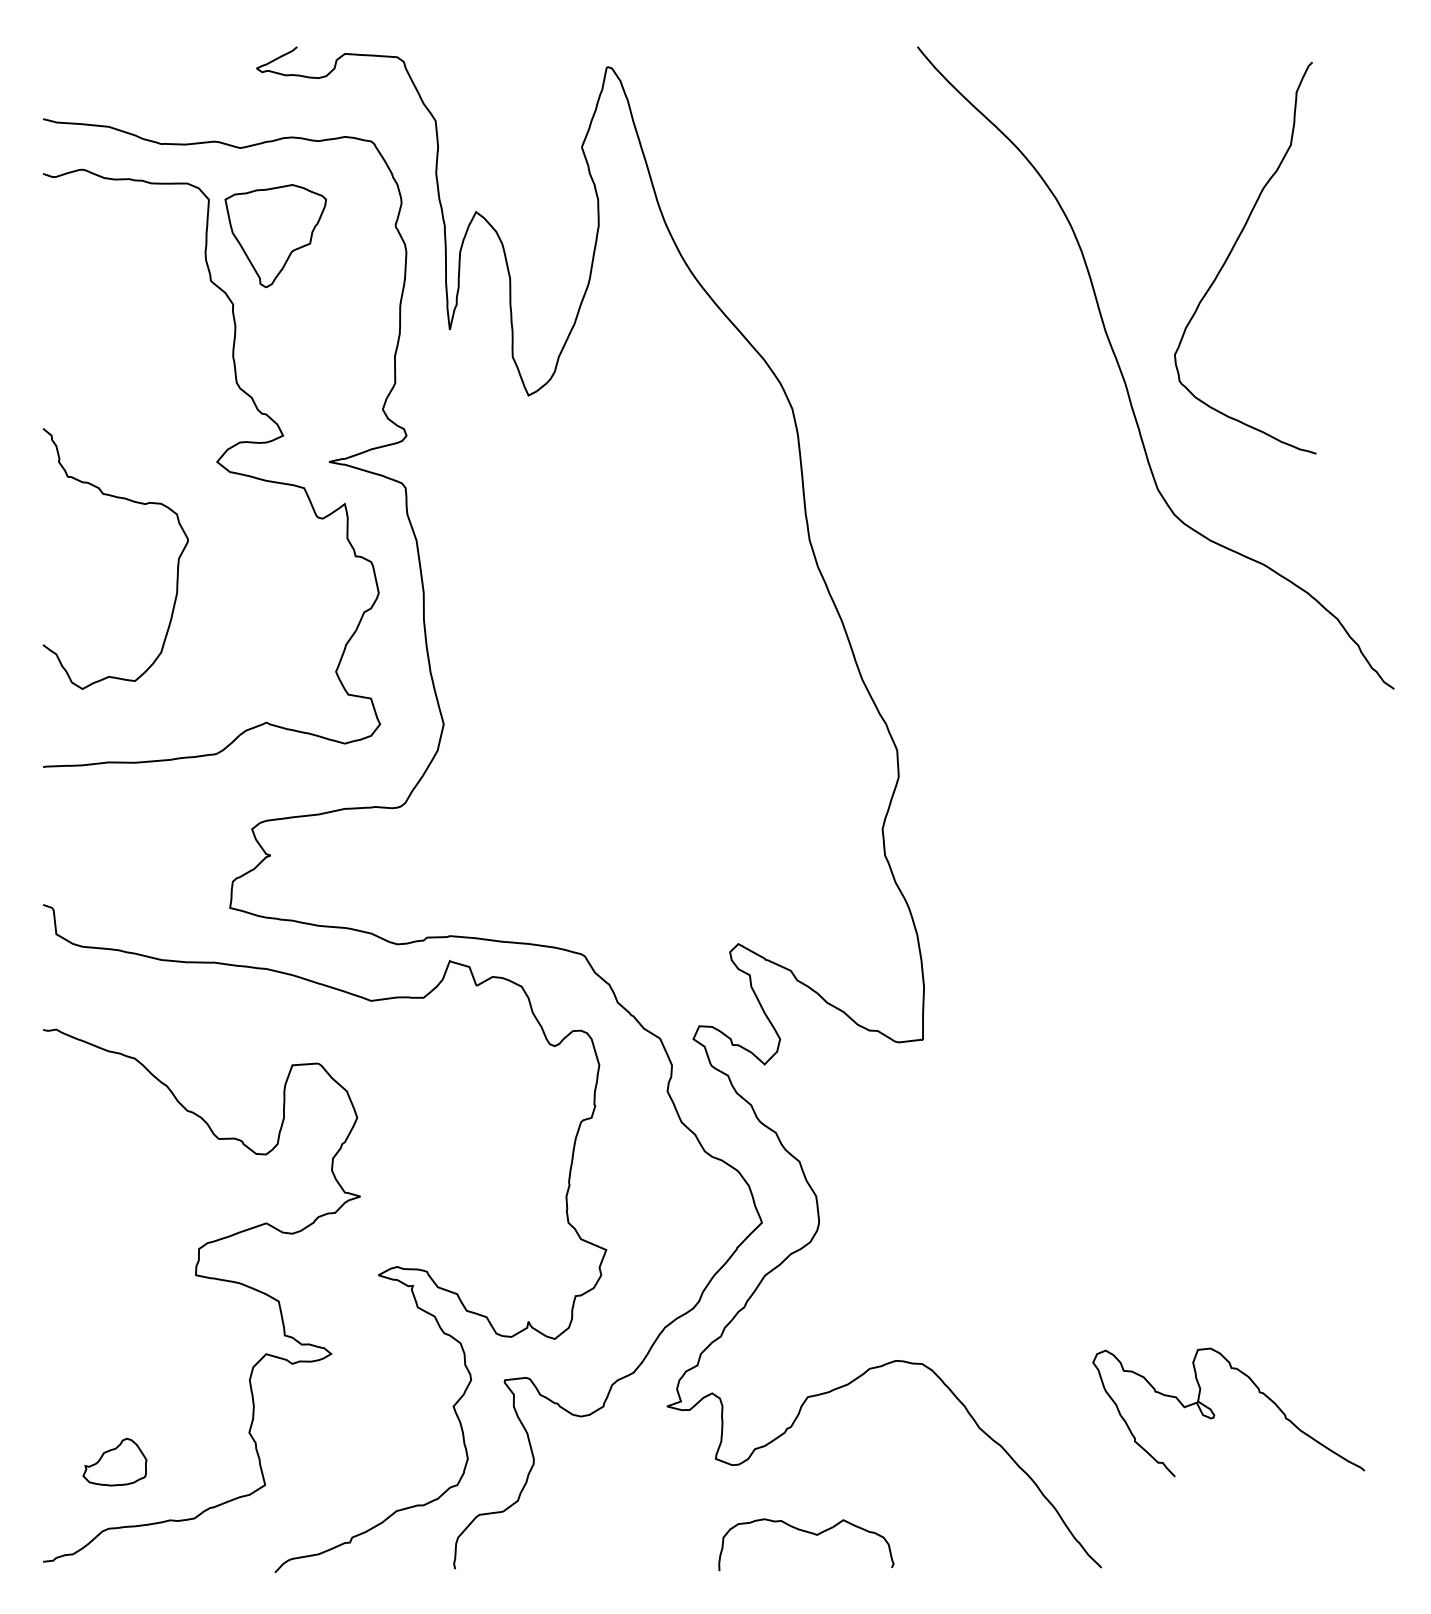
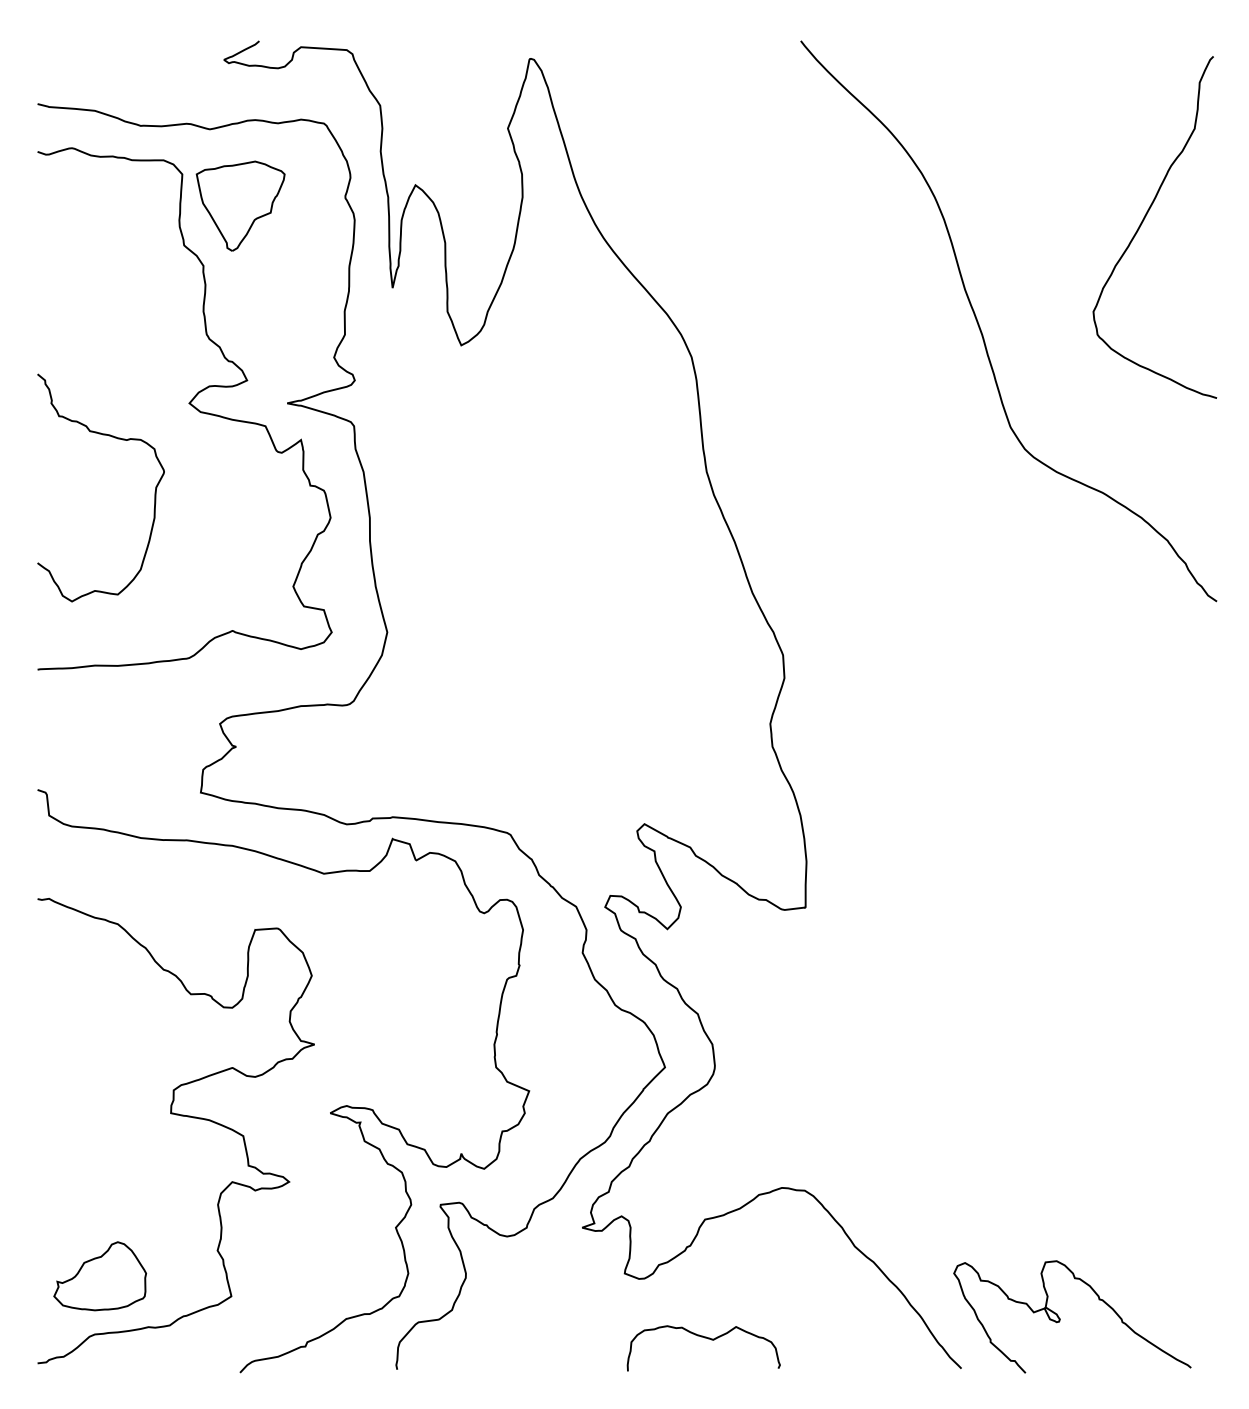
curve: (1232, 252) -> (1143, 222), moved
curve: (1215, 1414) -> (1060, 1318), moved
part: (115, 1462) -> (100, 1276), size x1.67

